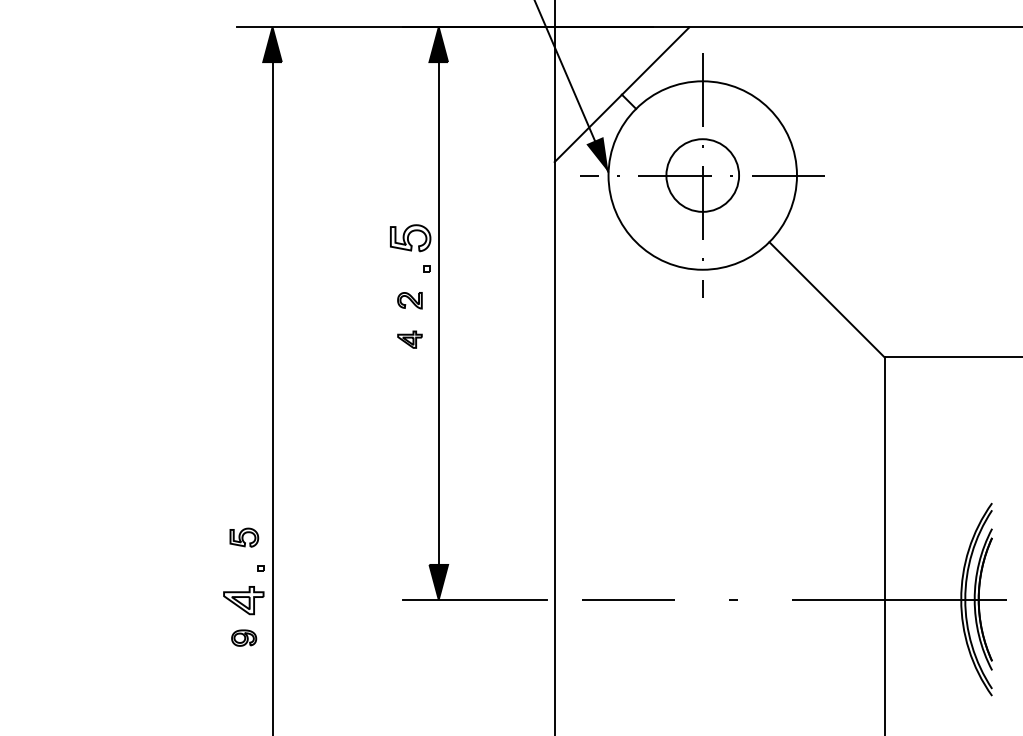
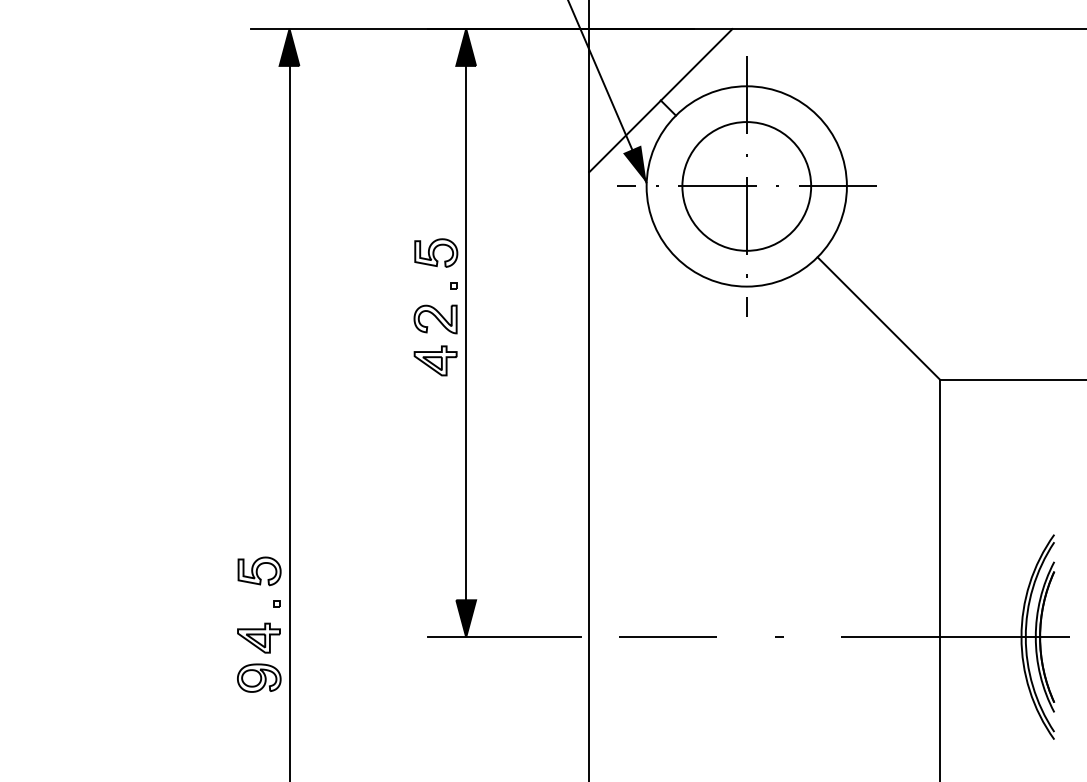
circle: (702, 175) -> (746, 186), size x1.67
part: (409, 300) -> (435, 319), size x1.67
part: (409, 339) -> (435, 360), size x1.67
part: (244, 537) -> (259, 571), size x1.43
part: (244, 637) -> (259, 677), size x1.67

